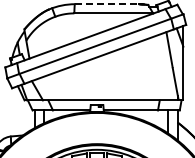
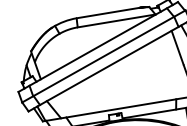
line: (106, 4) -> (108, 13), dashed -> solid

